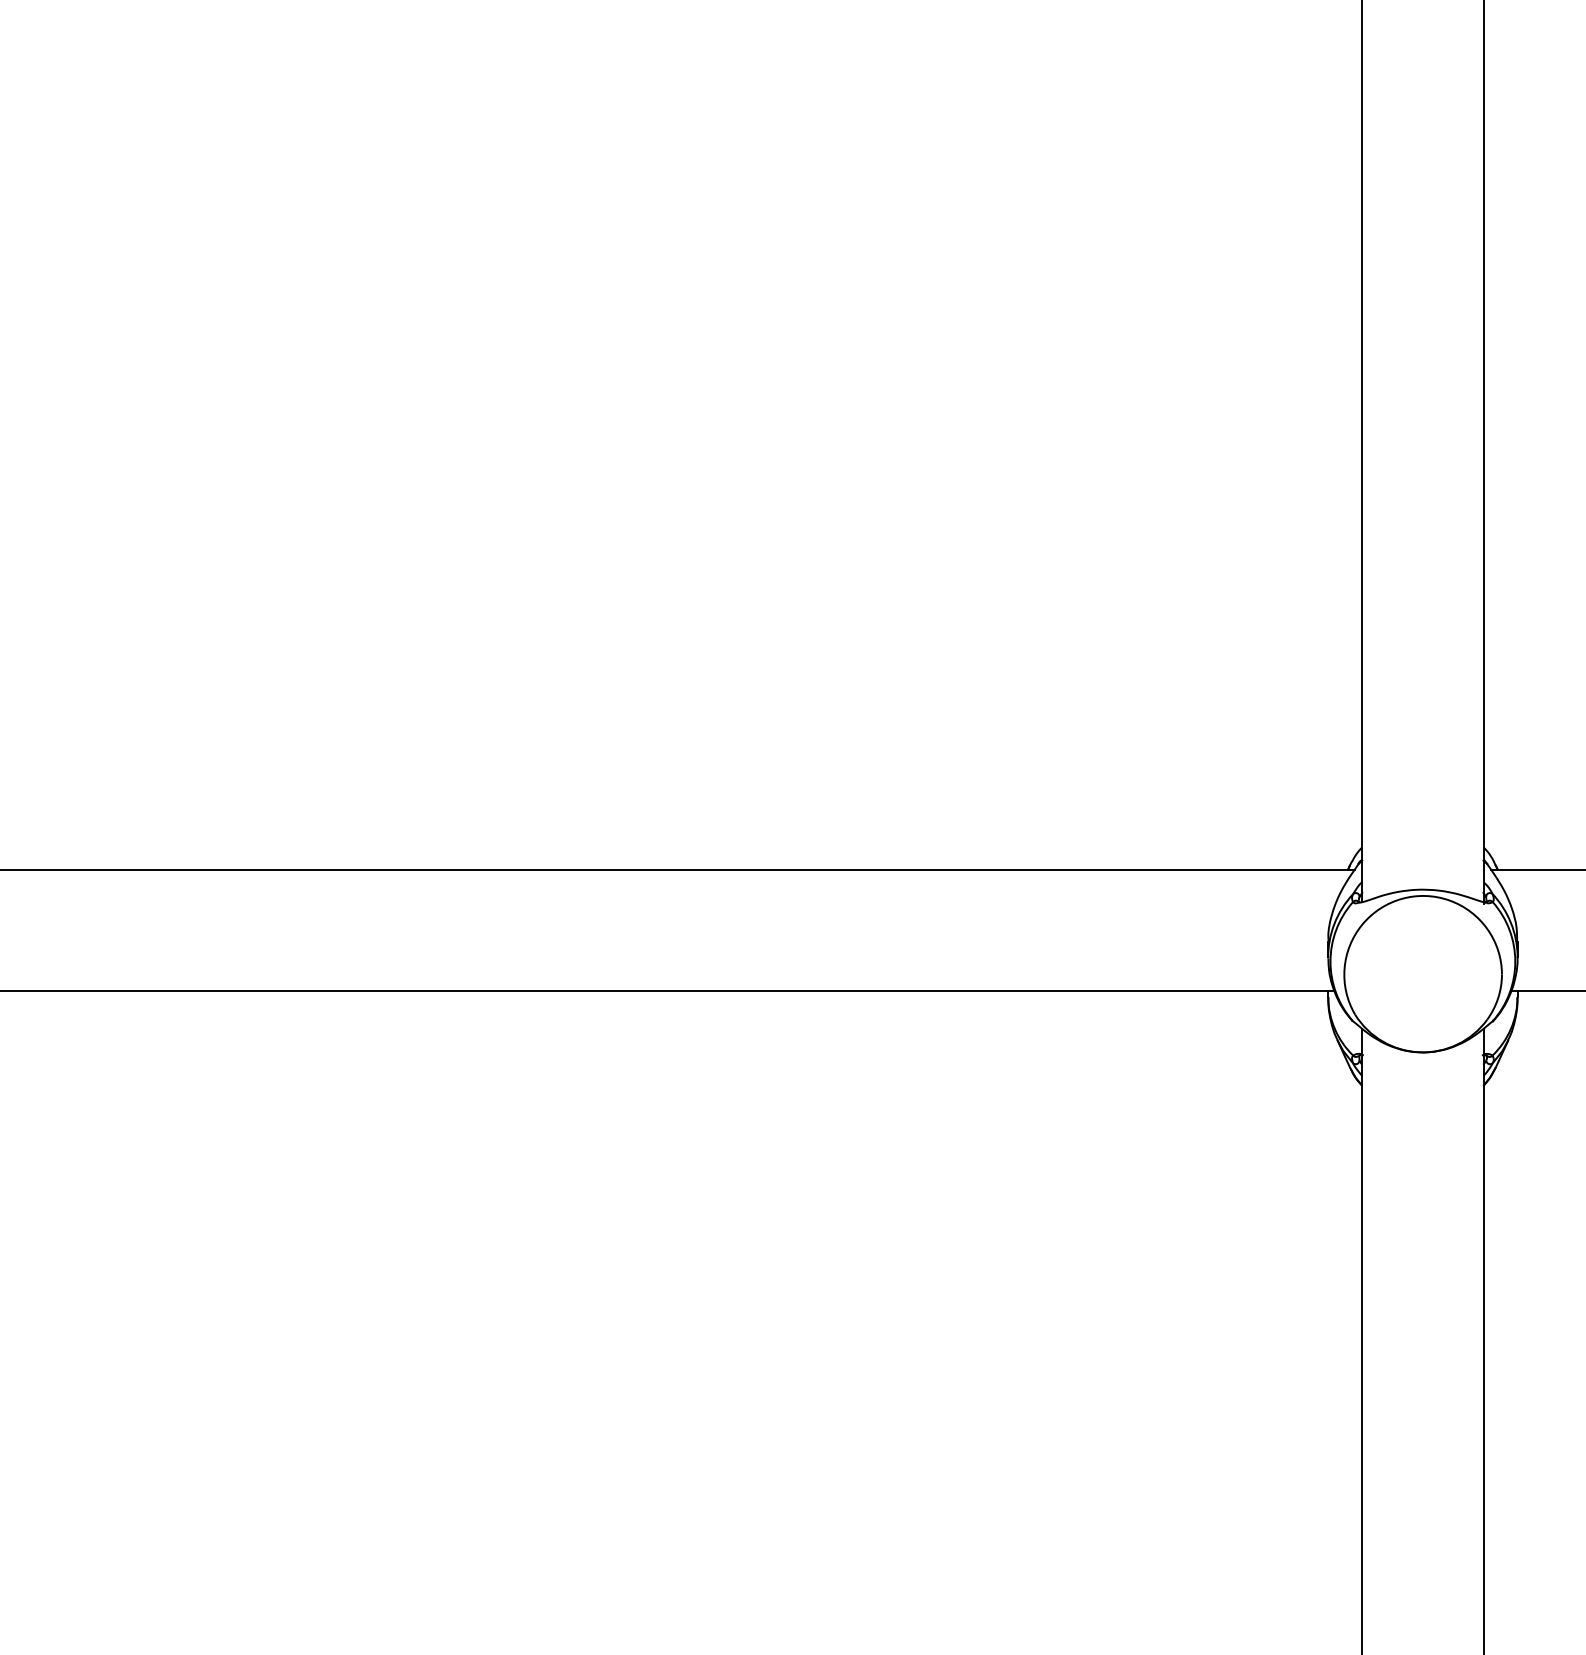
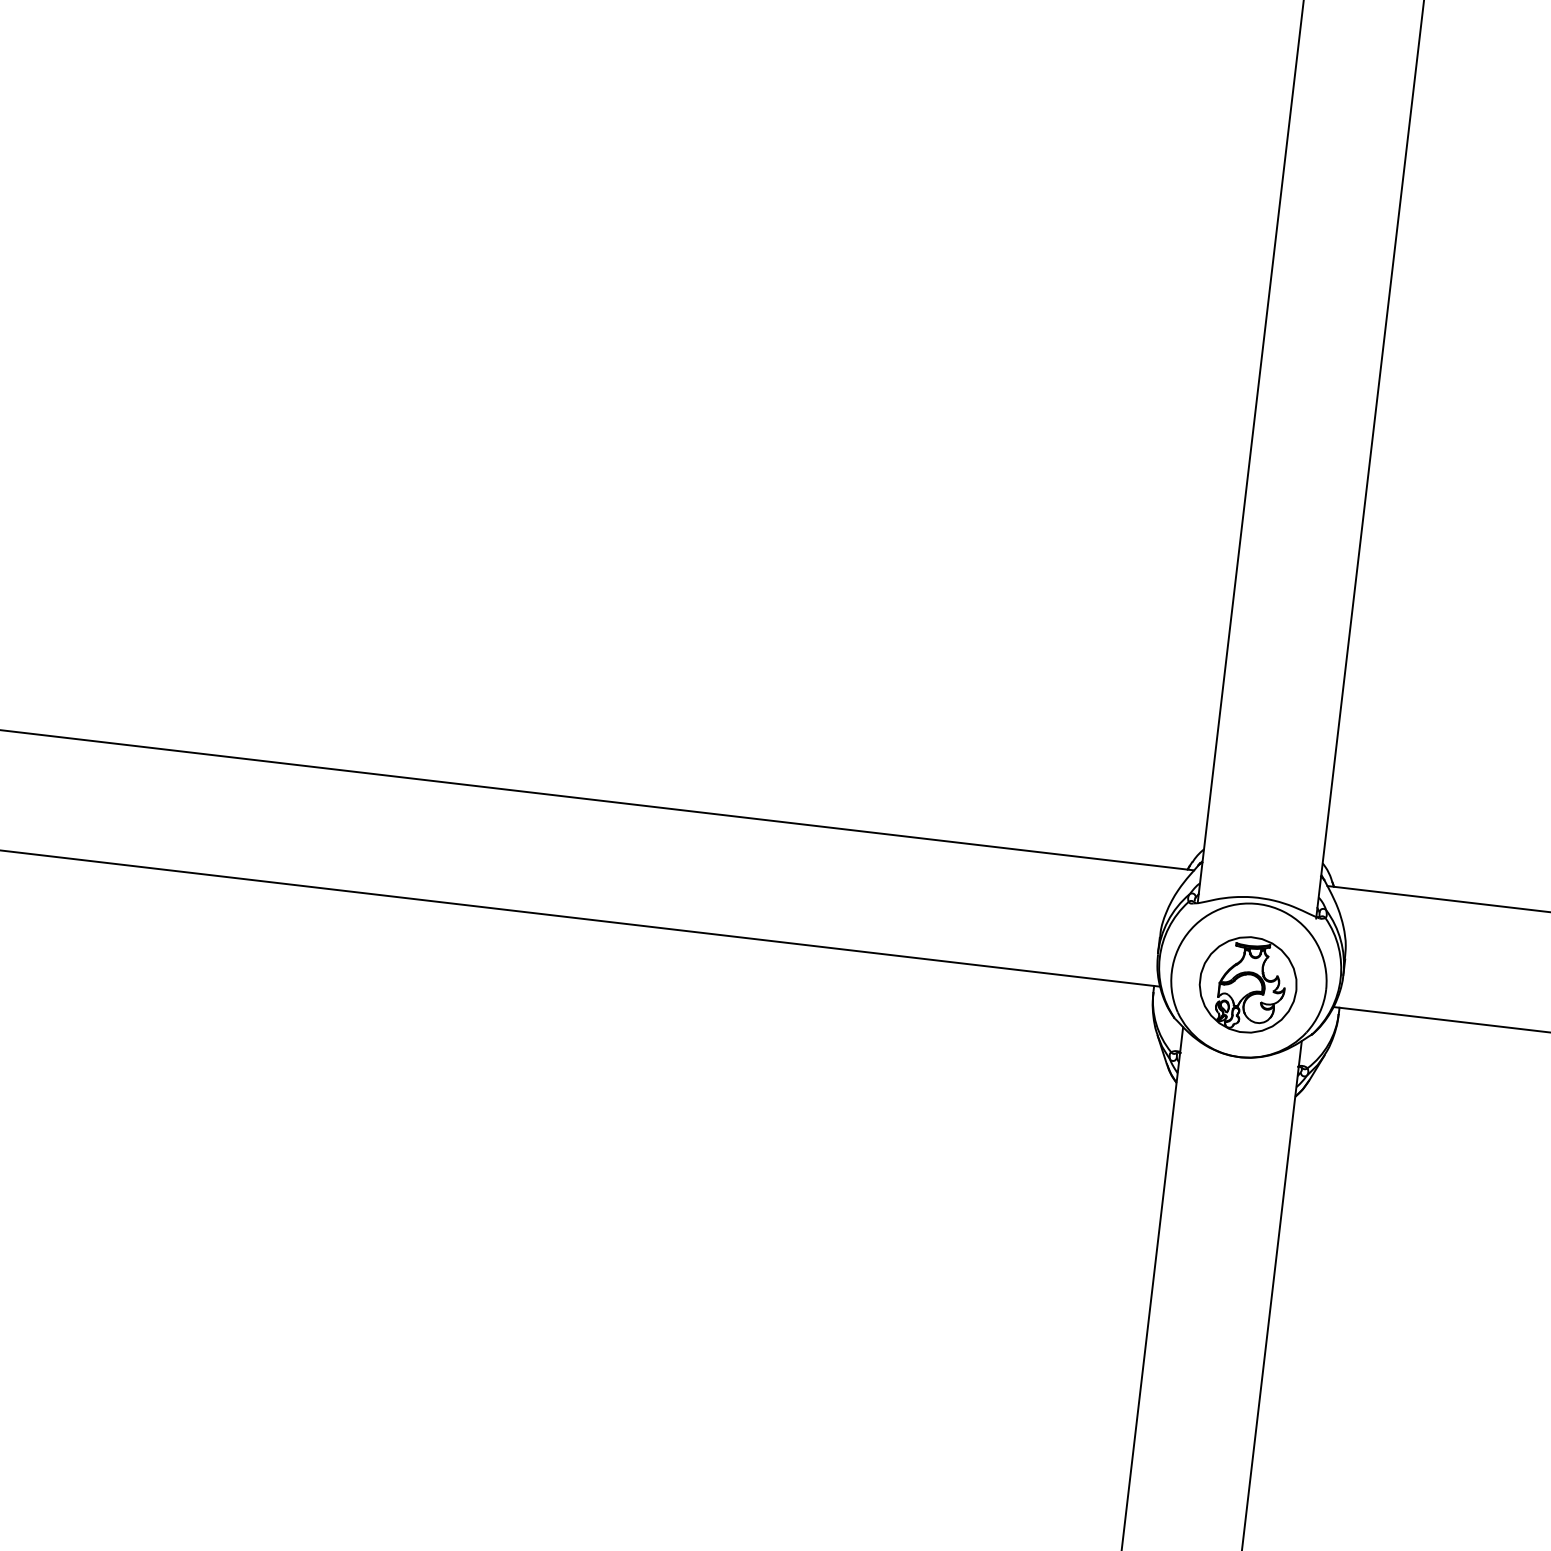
part: (1422, 978) -> (1247, 984), added

